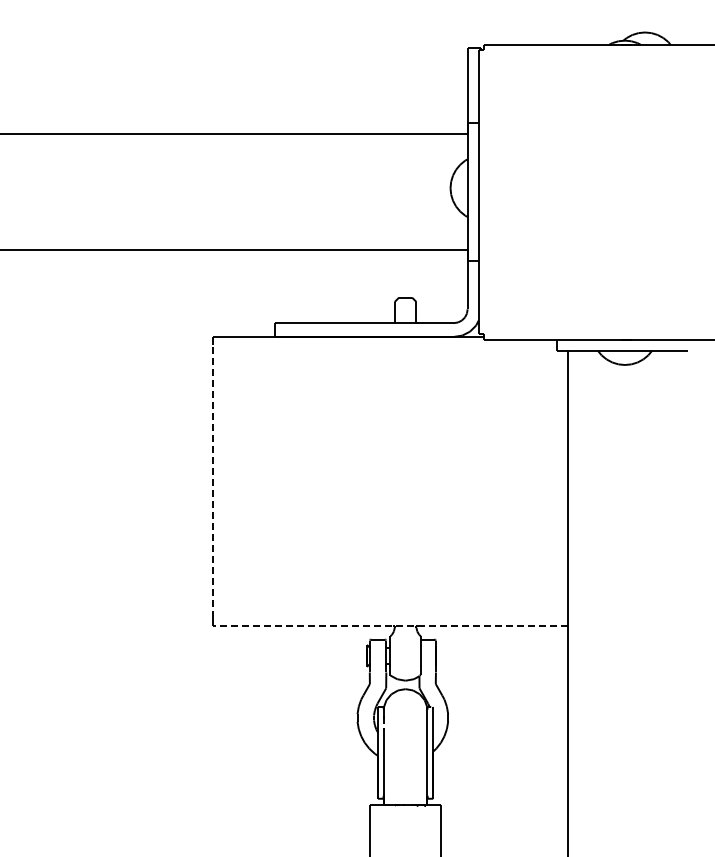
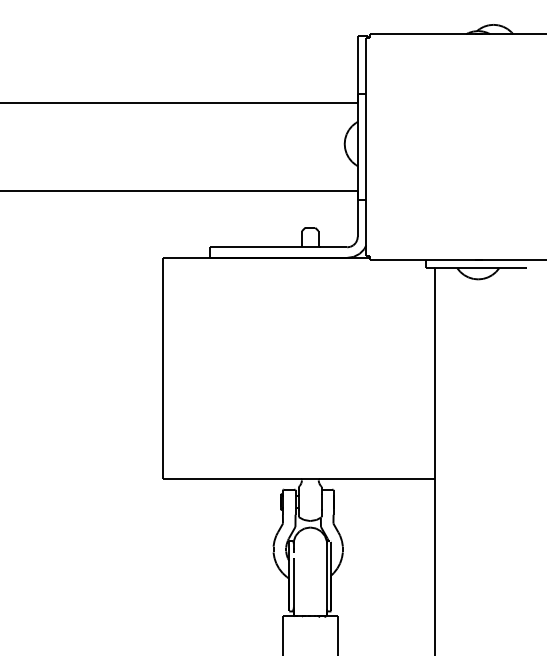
line: (212, 481) -> (162, 368), dashed -> solid
line: (390, 626) -> (298, 479), dashed -> solid

